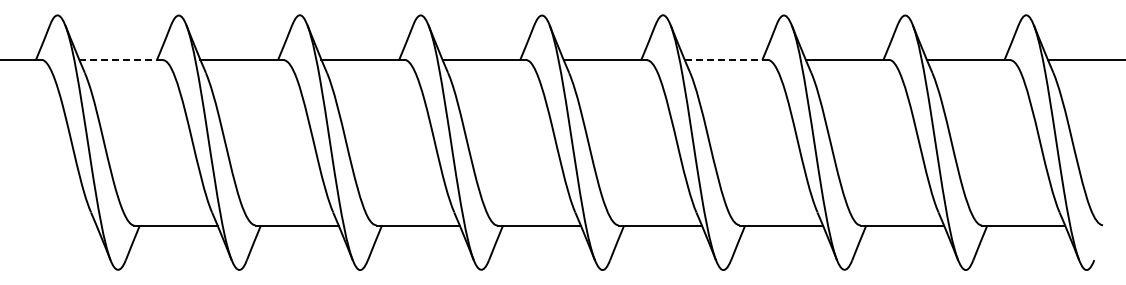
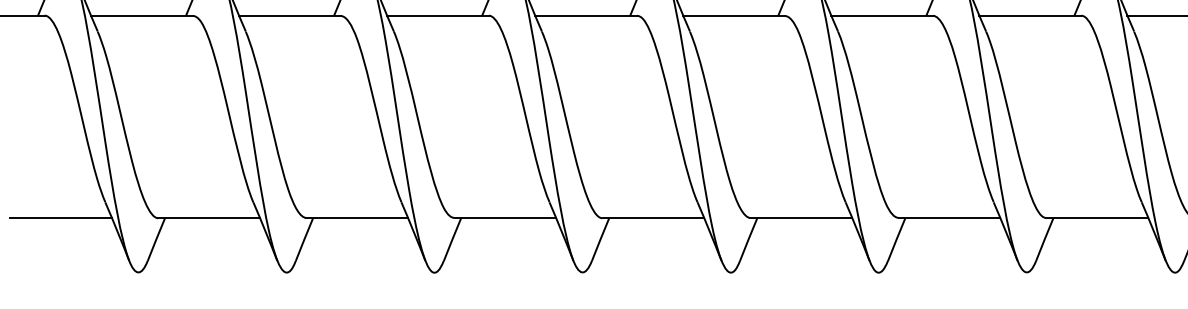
line: (120, 59) -> (141, 15), dashed -> solid
line: (726, 59) -> (882, 15), dashed -> solid
line: (54, 225) -> (60, 218), added

